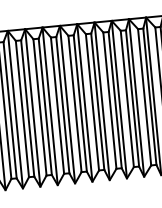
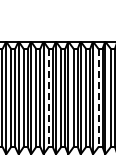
line: (144, 96) -> (98, 97), solid -> dashed
line: (74, 103) -> (48, 97), solid -> dashed

